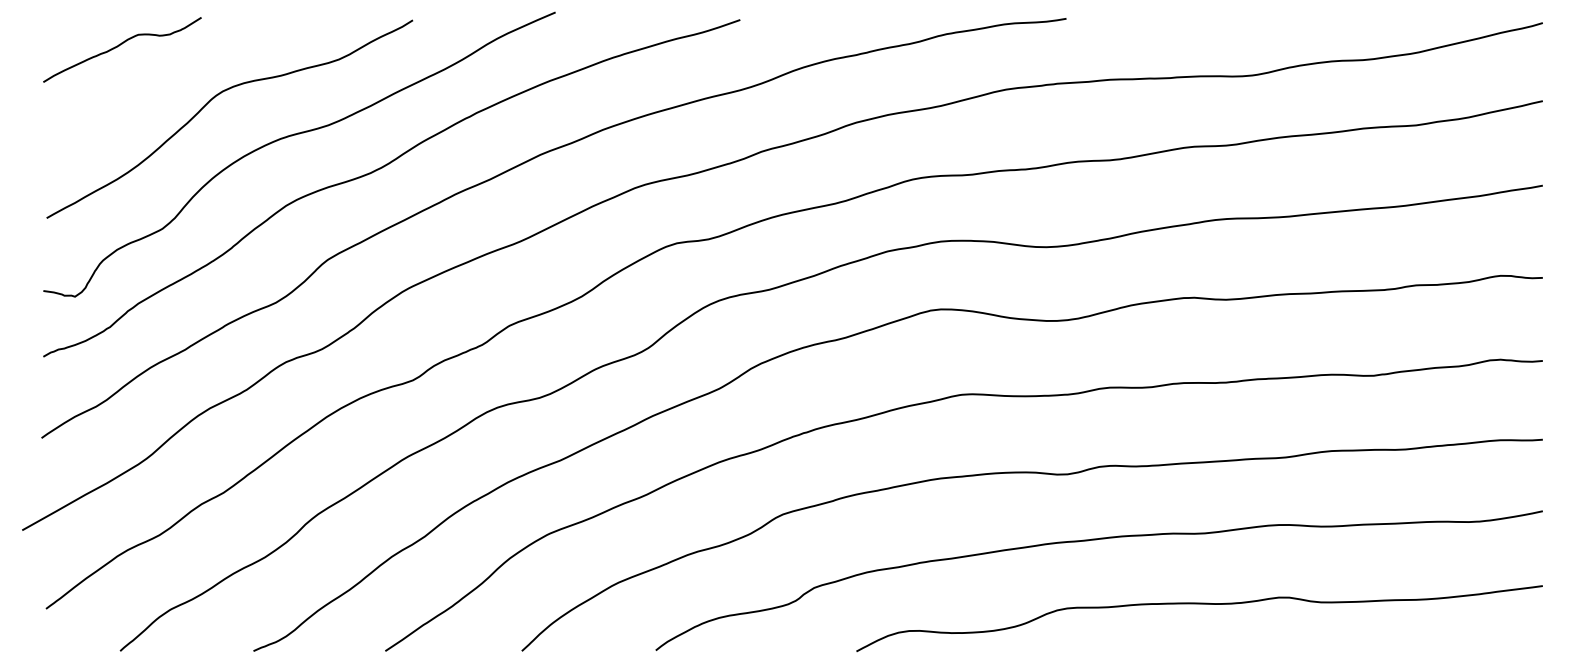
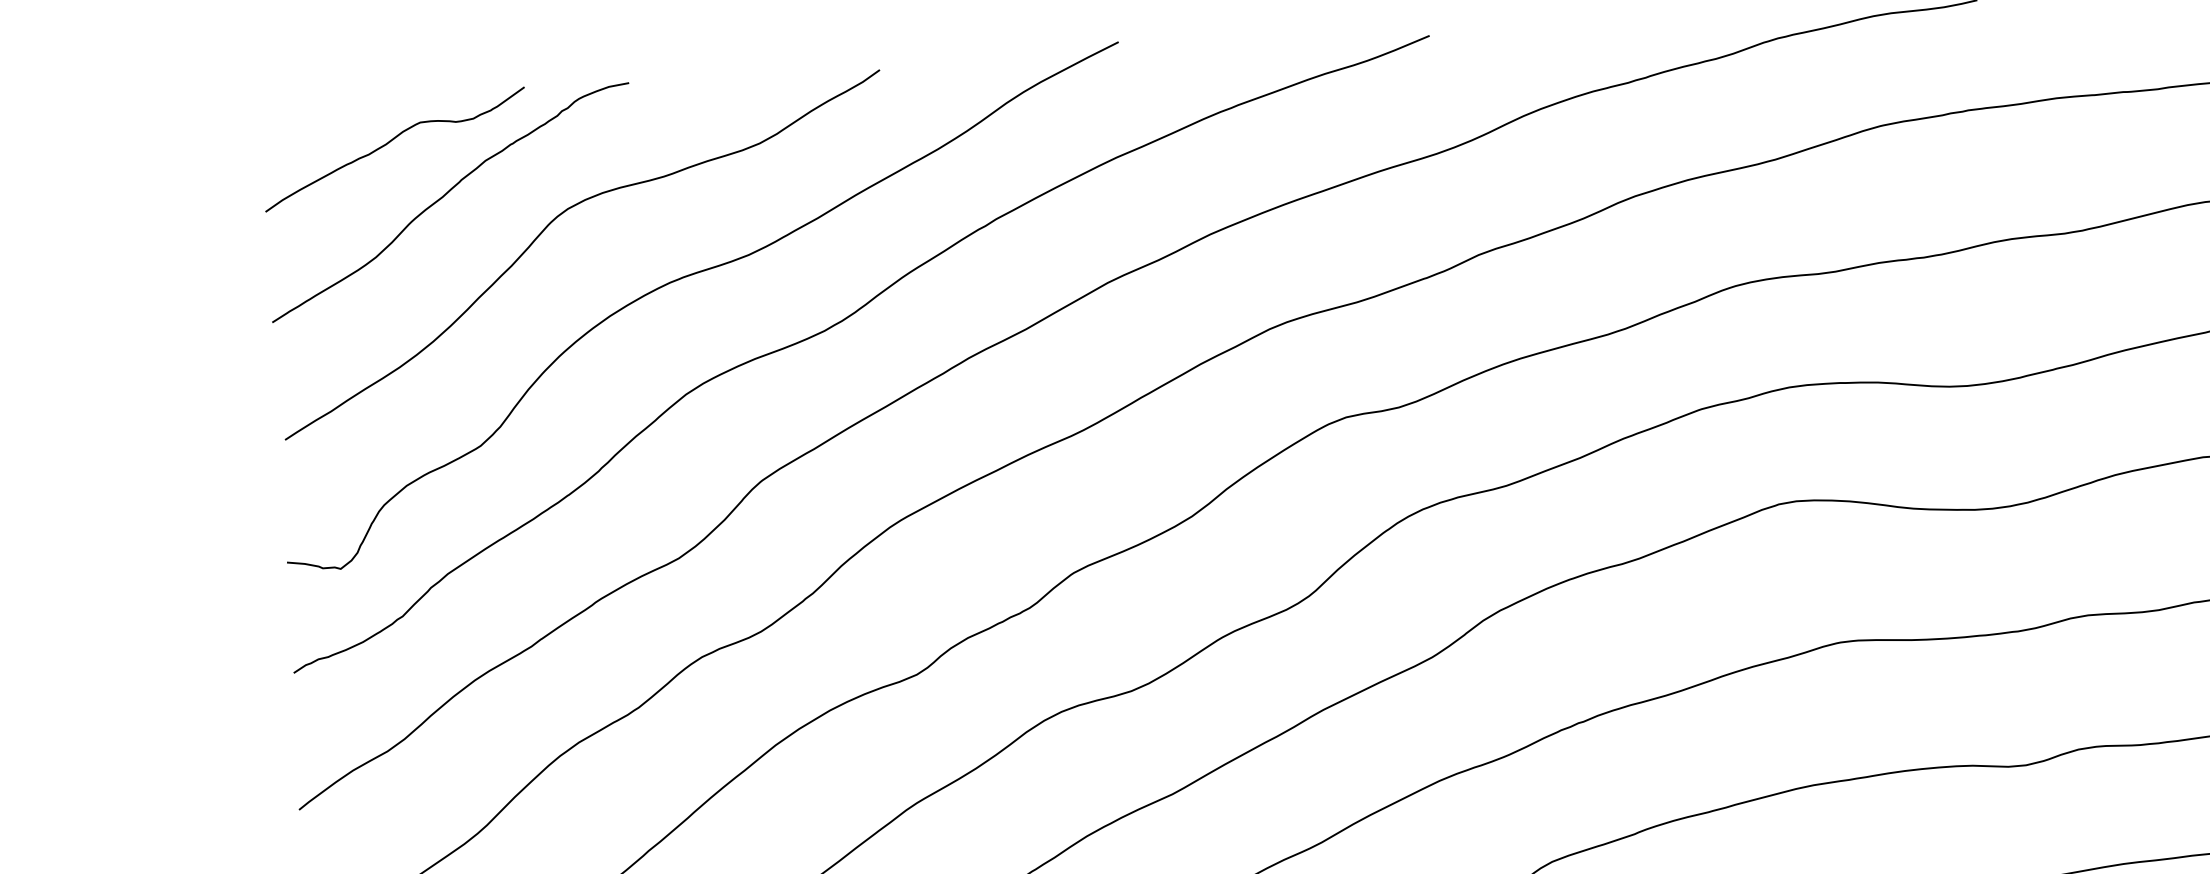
curve: (150, 79) -> (445, 196), added

